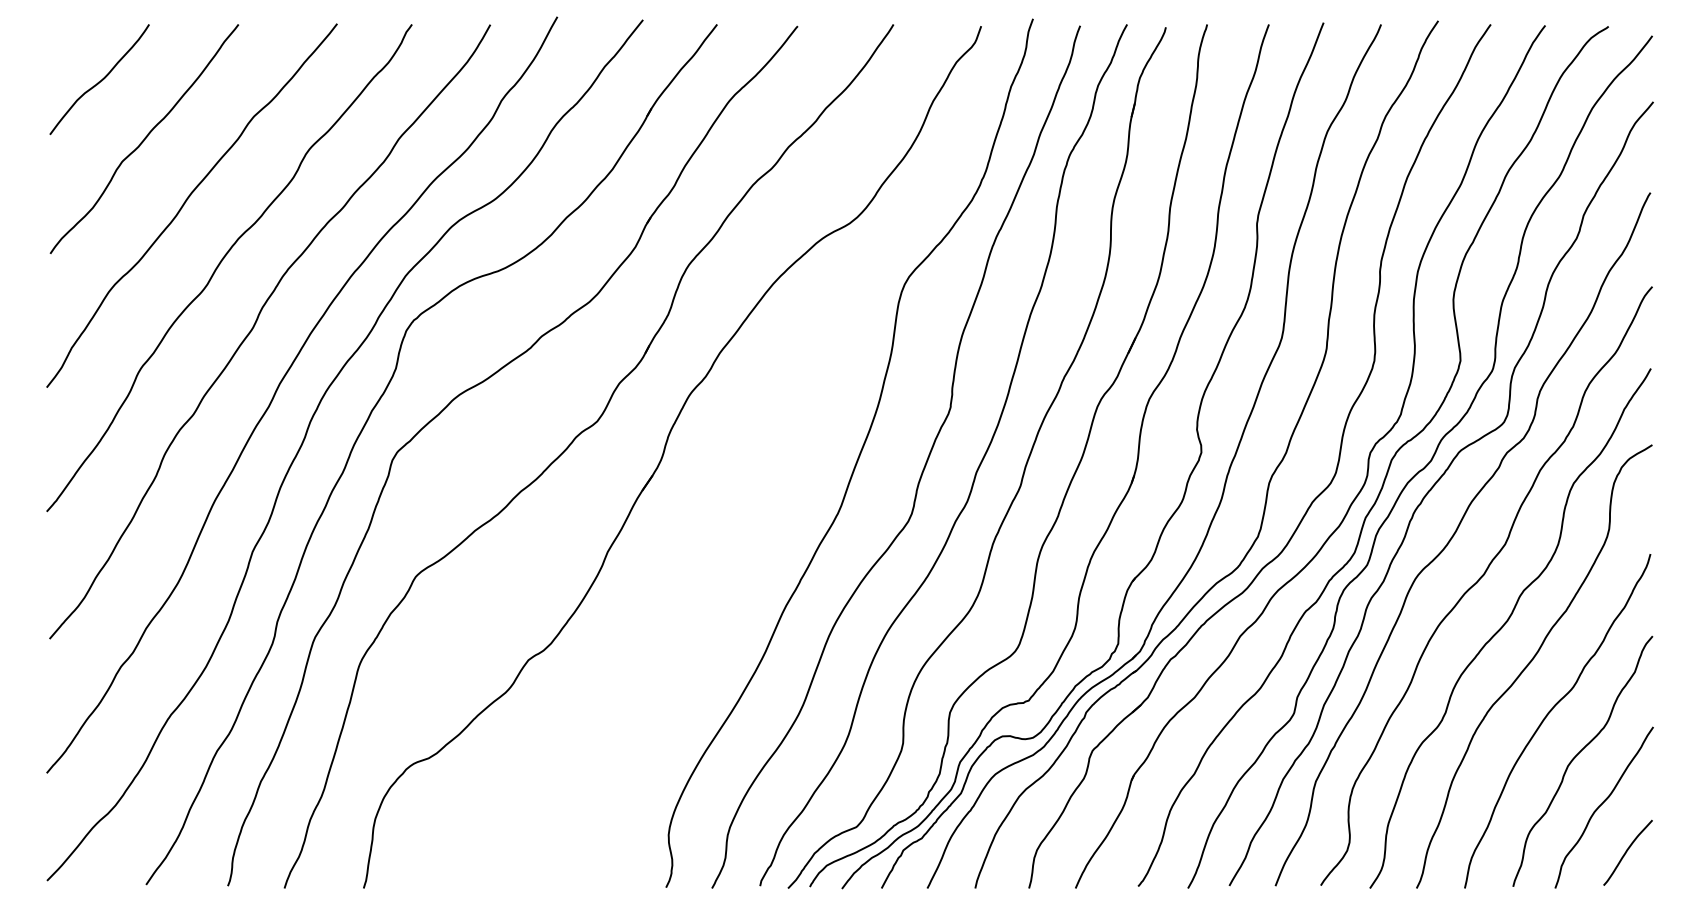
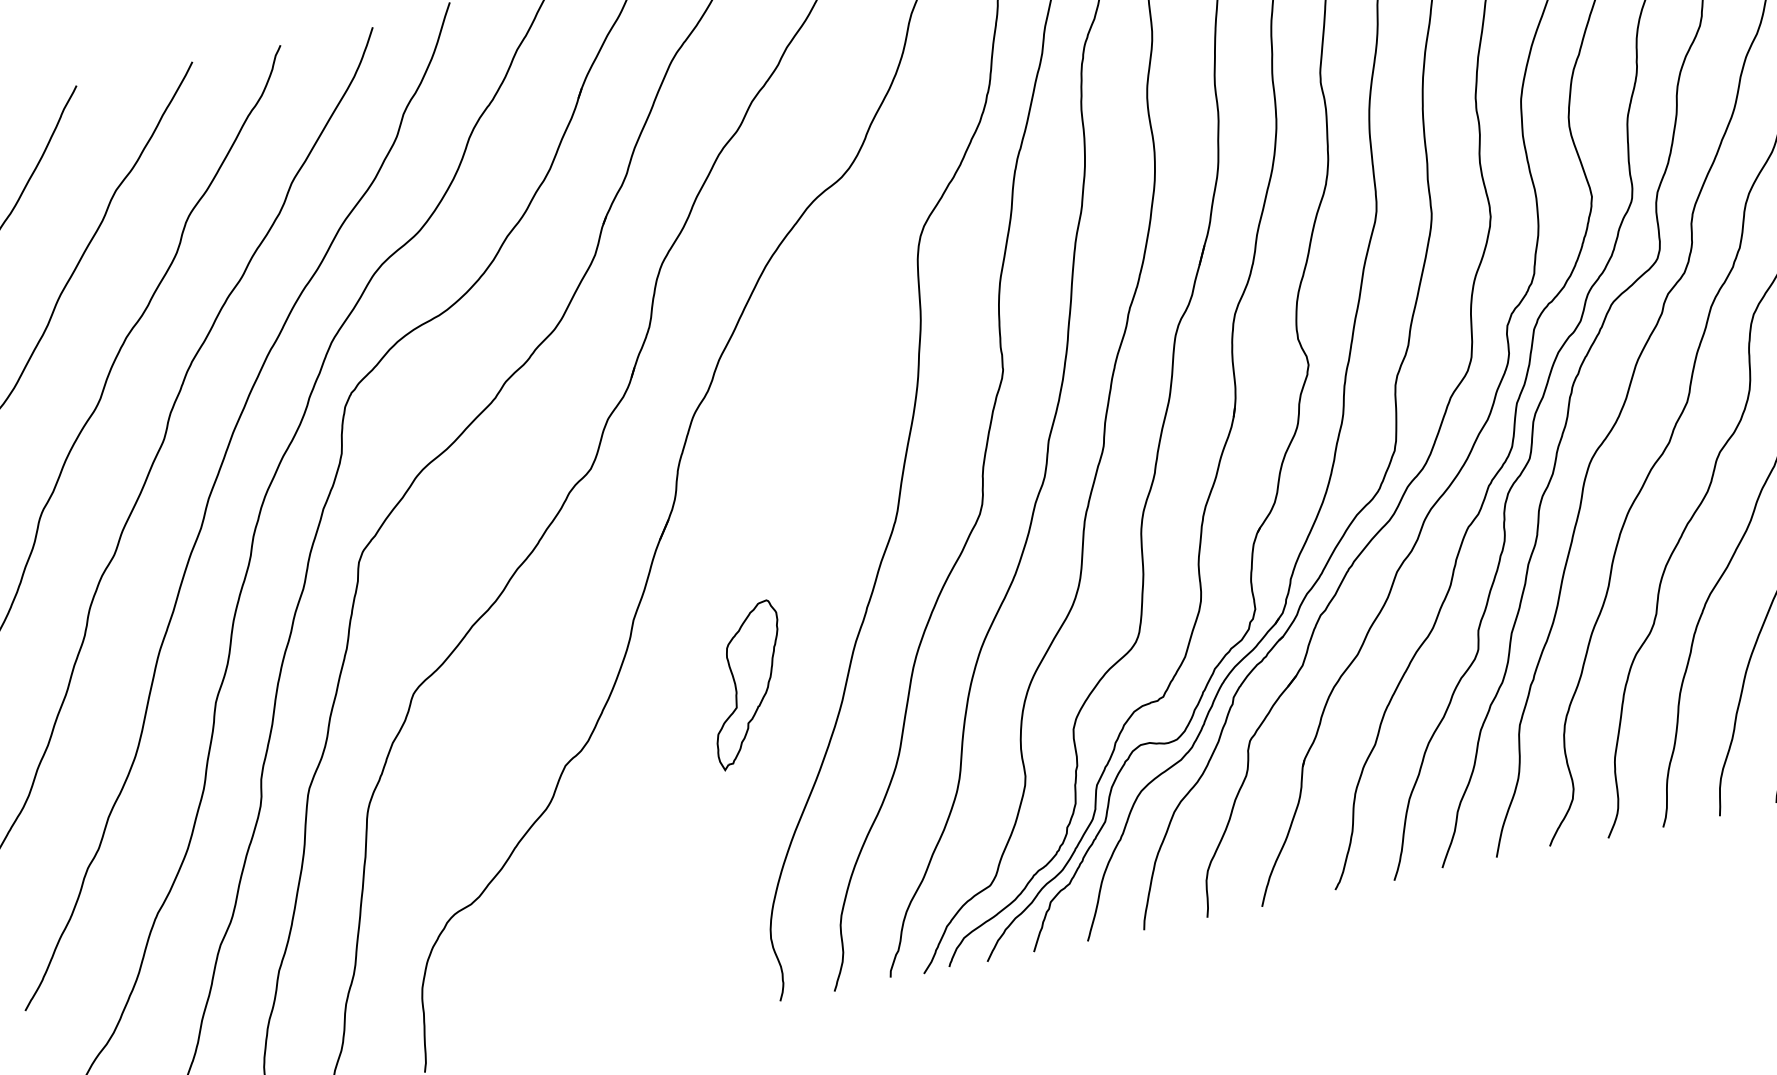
part: (690, 623) -> (747, 684), added

